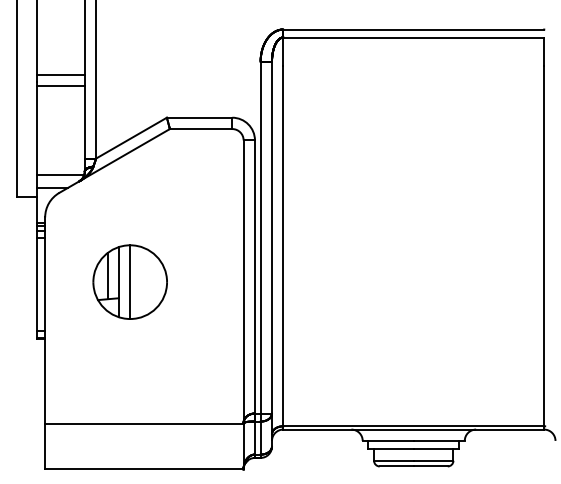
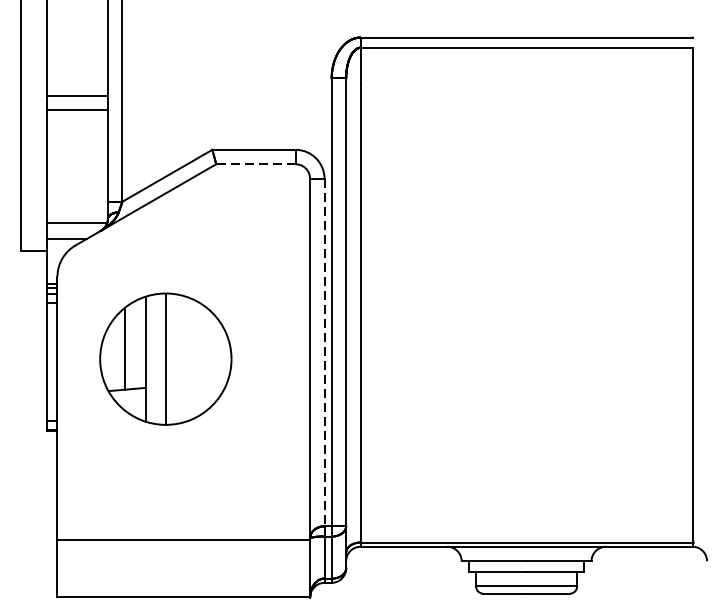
line: (200, 129) -> (255, 164), solid -> dashed
line: (254, 276) -> (323, 351), solid -> dashed
part: (129, 281) -> (164, 358), size x1.4

